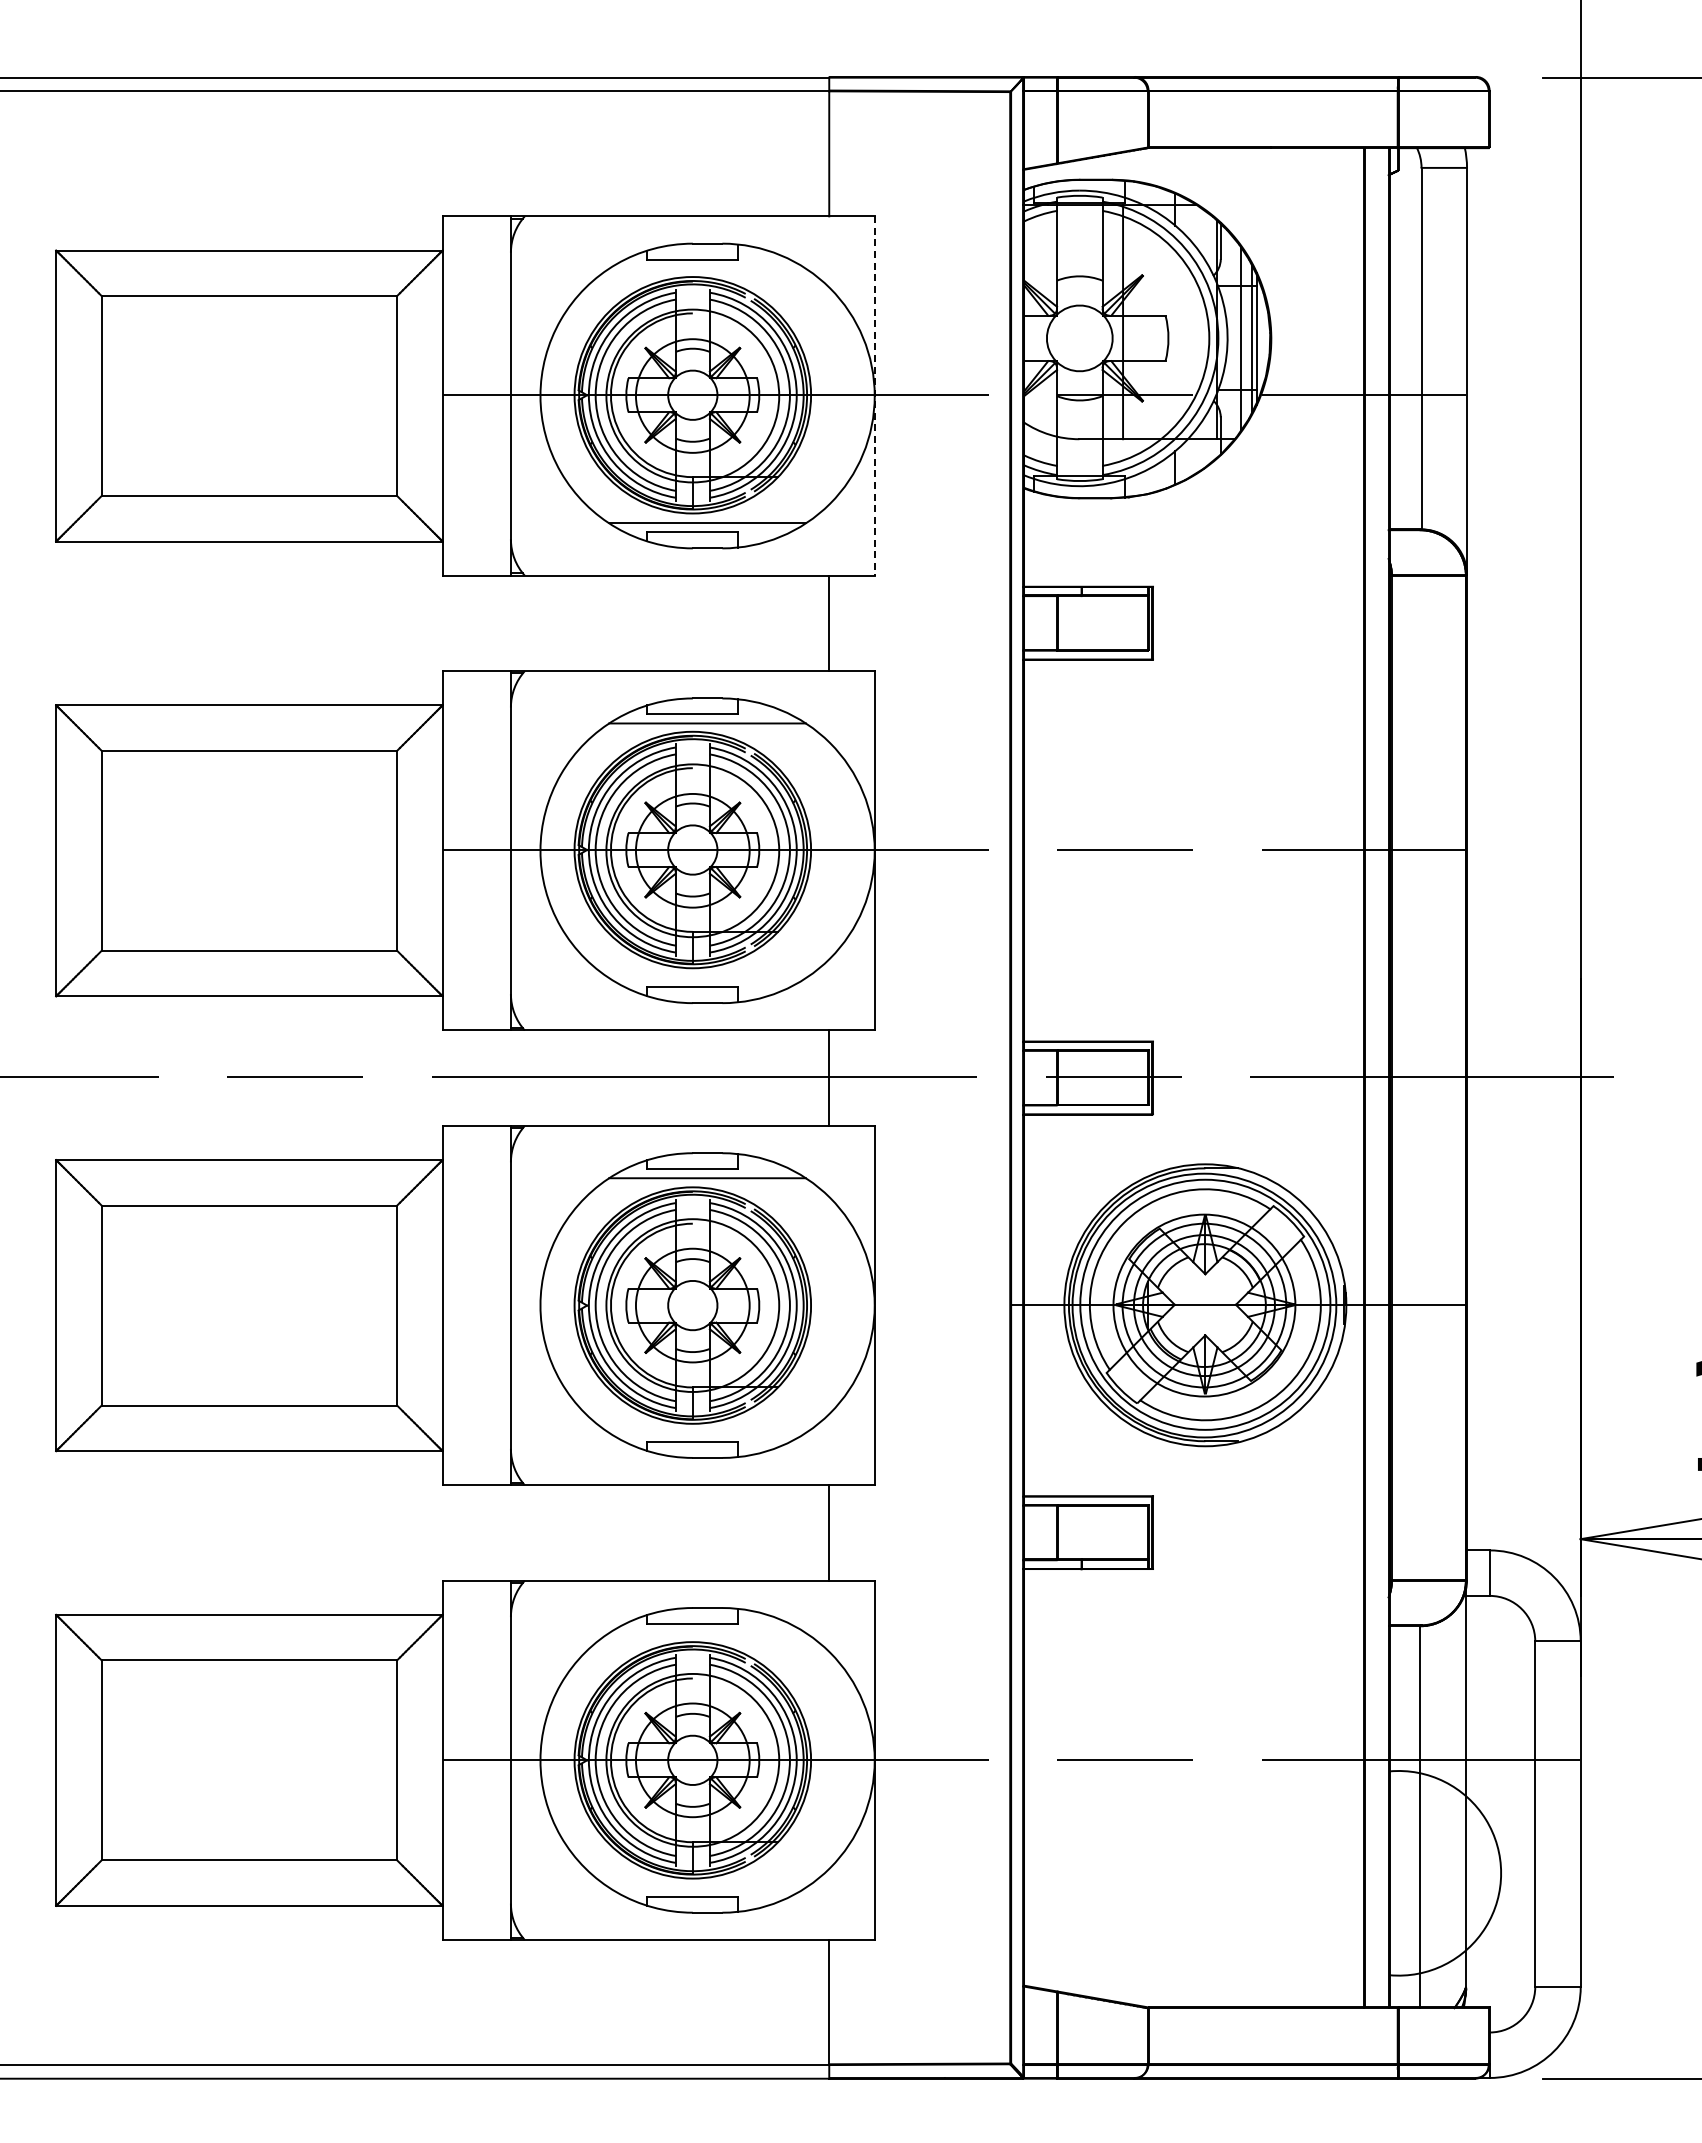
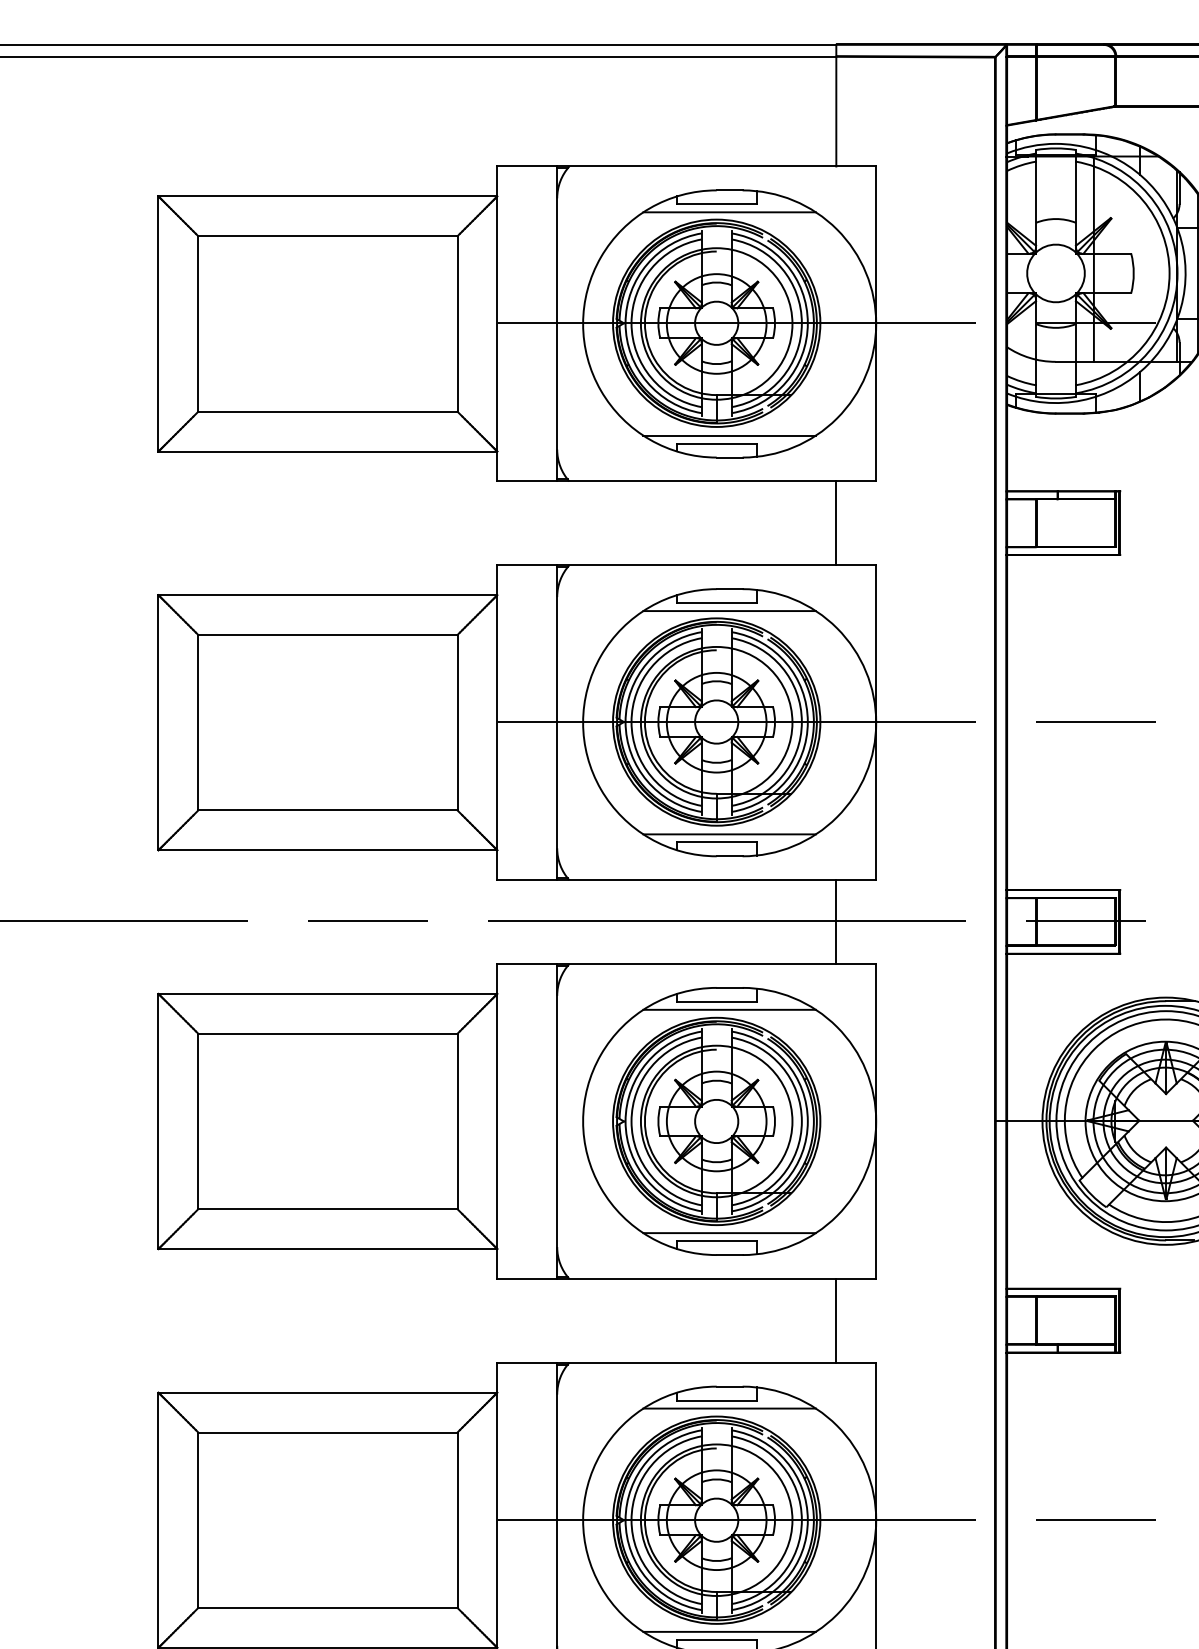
line: (707, 268) -> (729, 212), added
line: (874, 396) -> (875, 324), dashed -> solid
line: (707, 978) -> (729, 834), added
line: (707, 1432) -> (729, 1232), added
line: (707, 1633) -> (729, 1408), added
line: (707, 1887) -> (729, 1631), added

